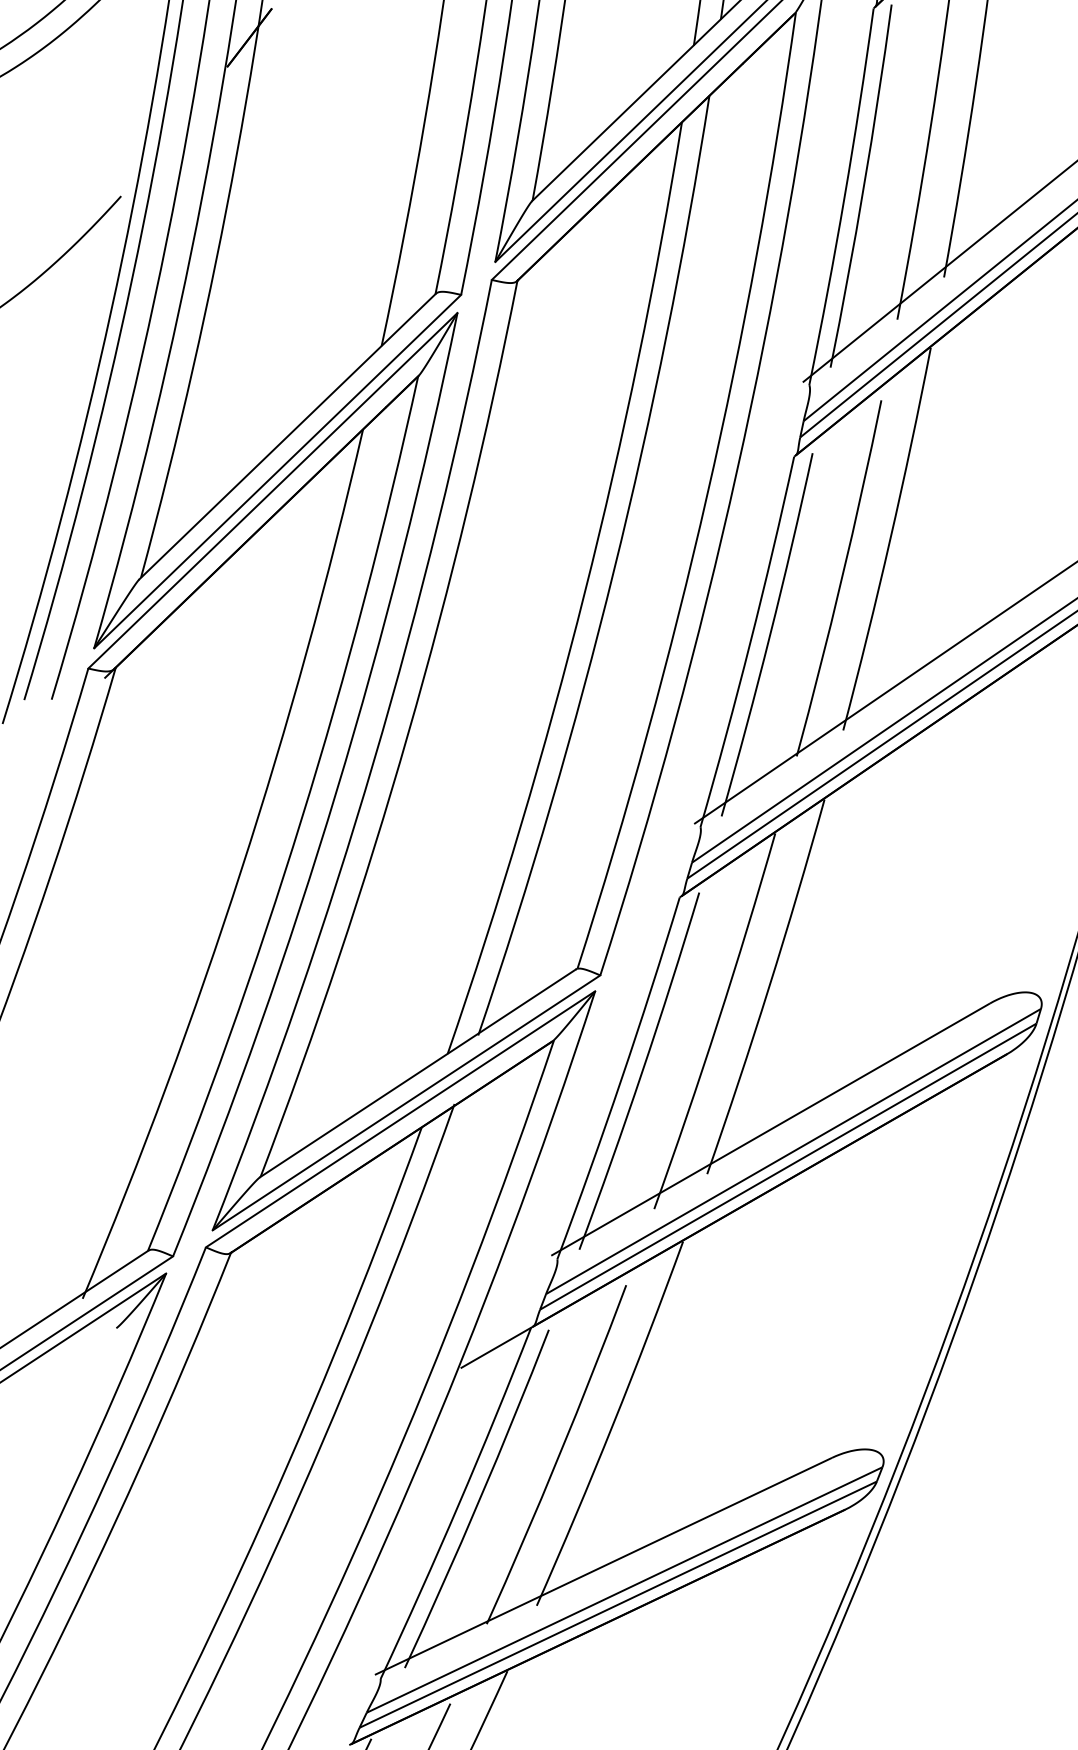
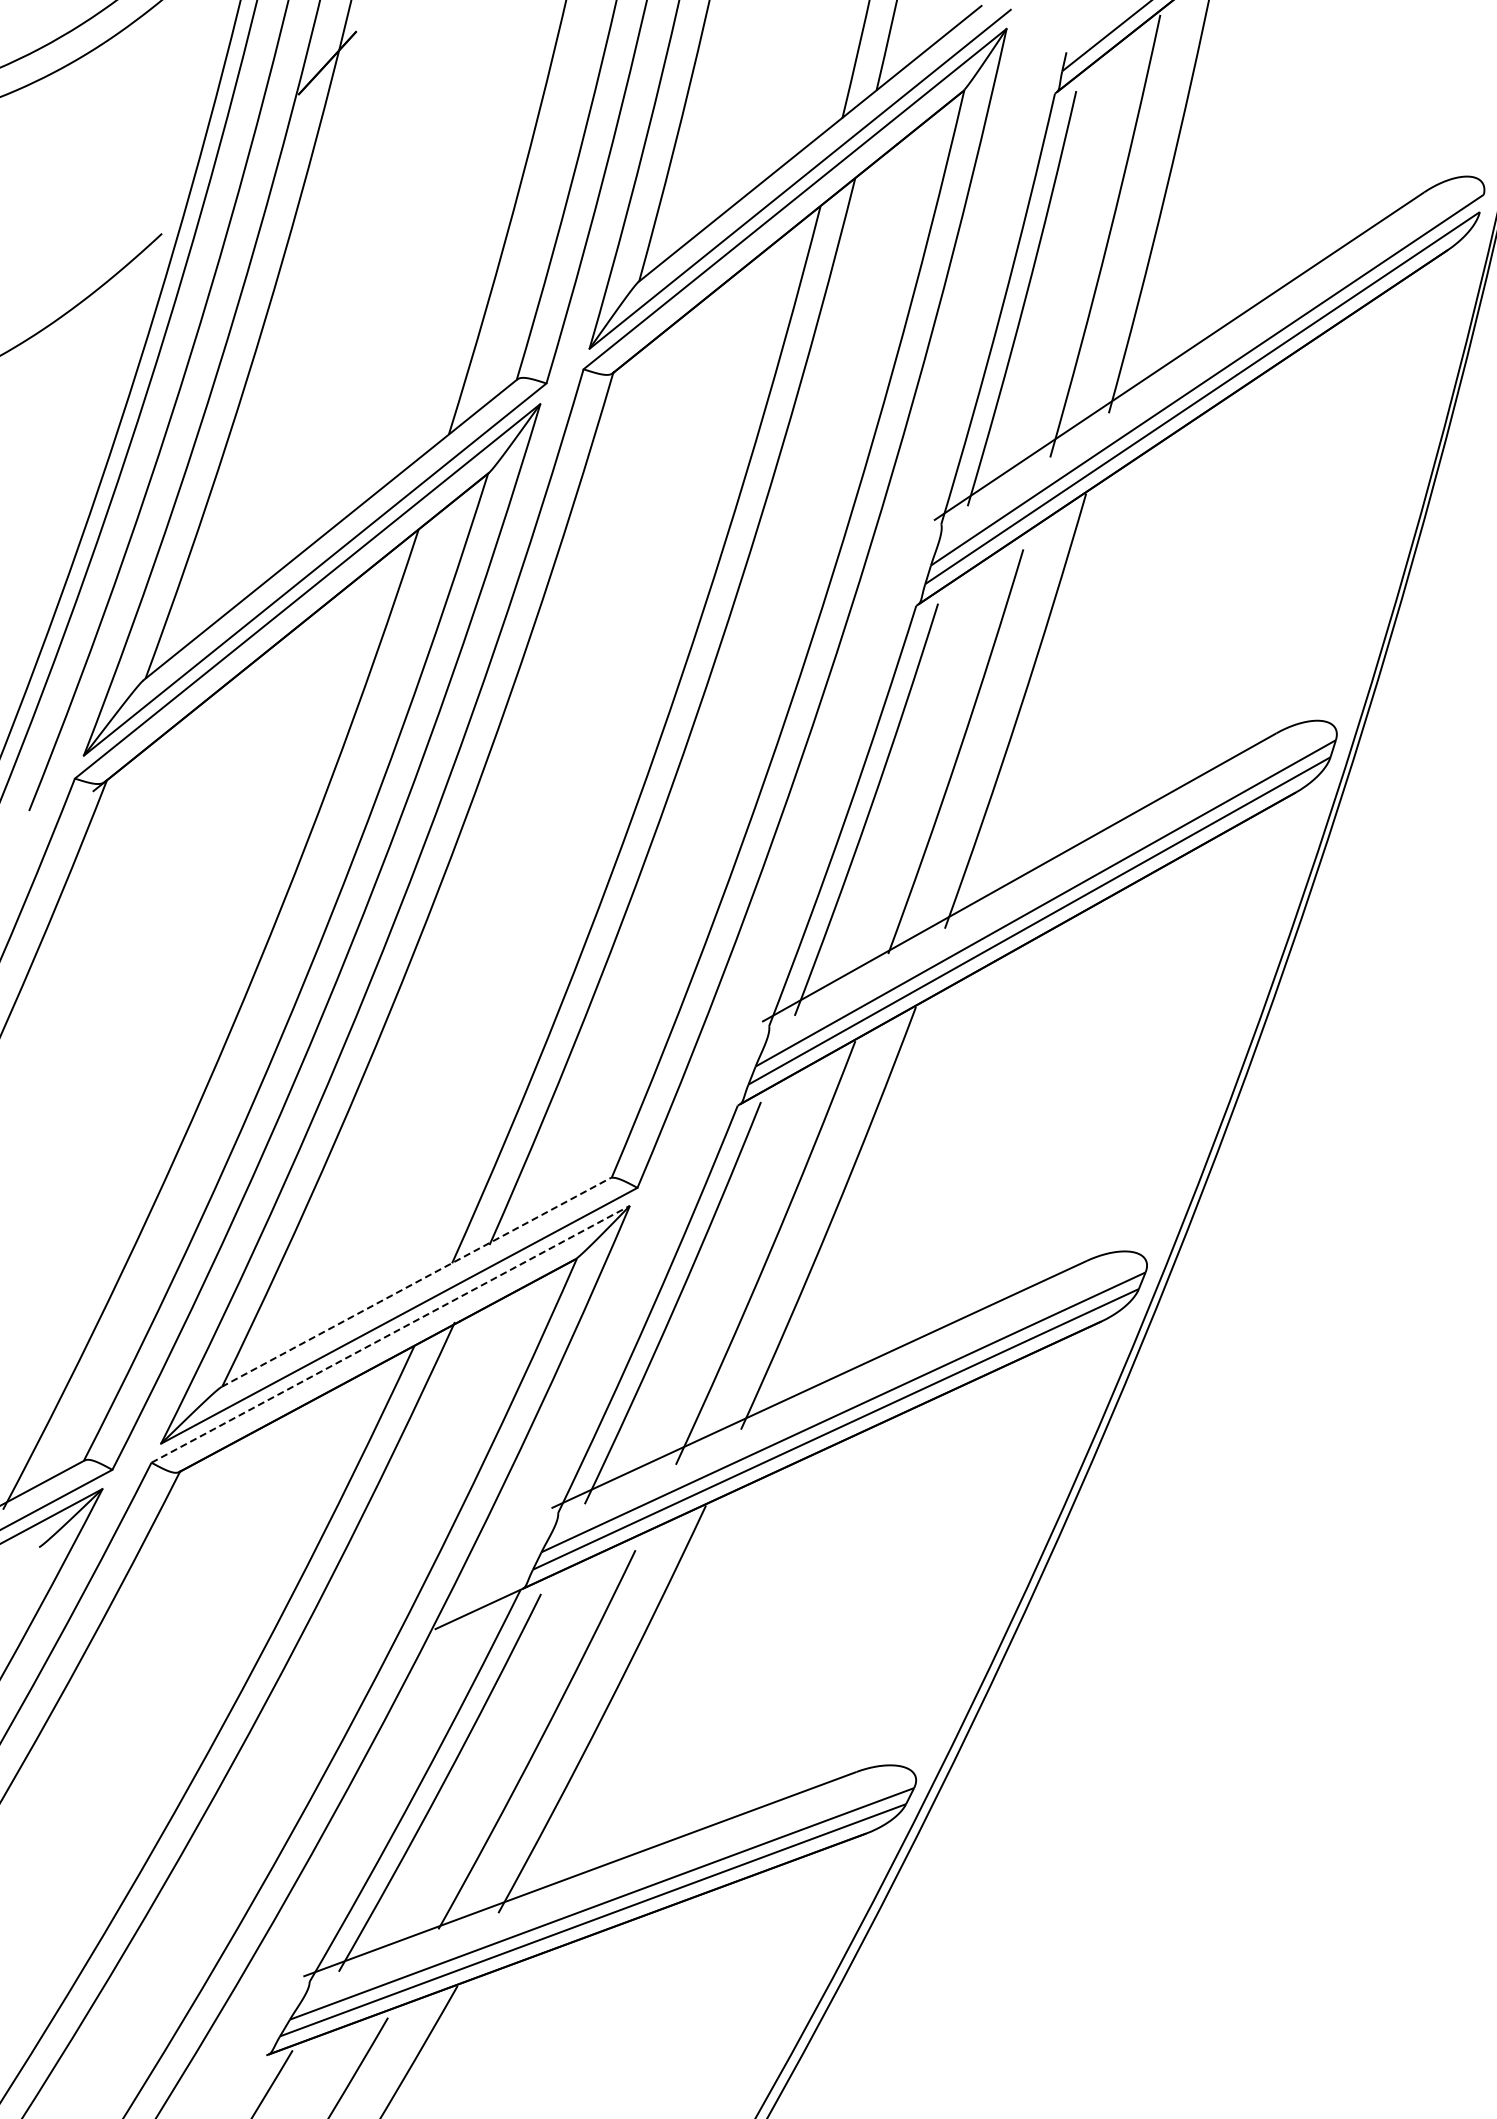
line: (418, 1073) -> (416, 1282), solid -> dashed
line: (401, 1119) -> (391, 1334), solid -> dashed

